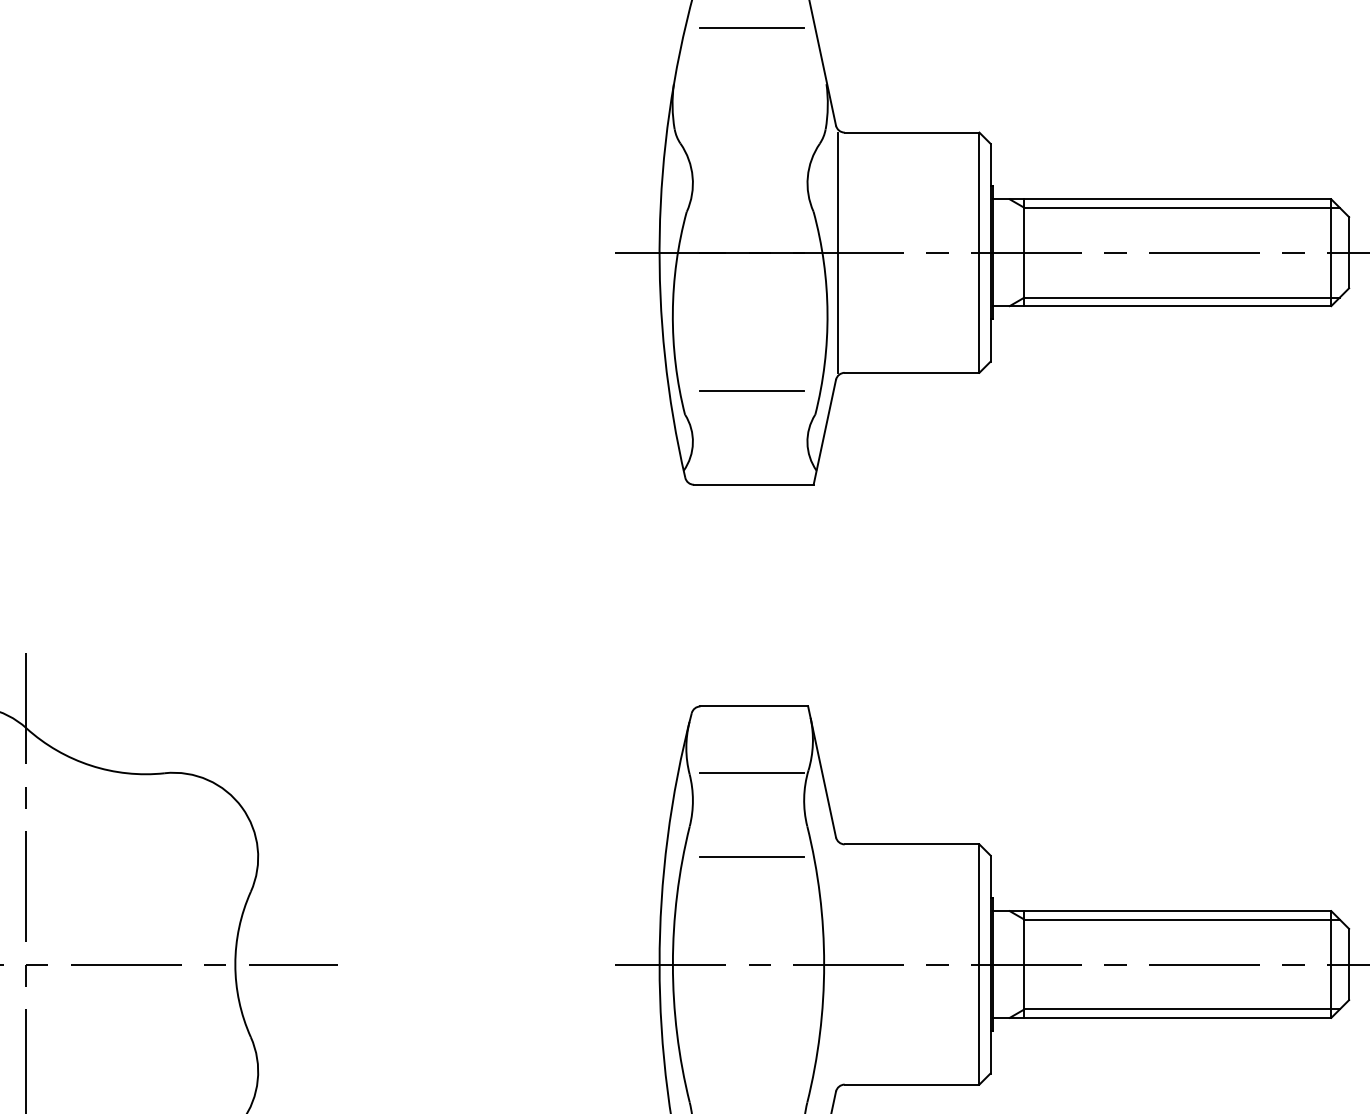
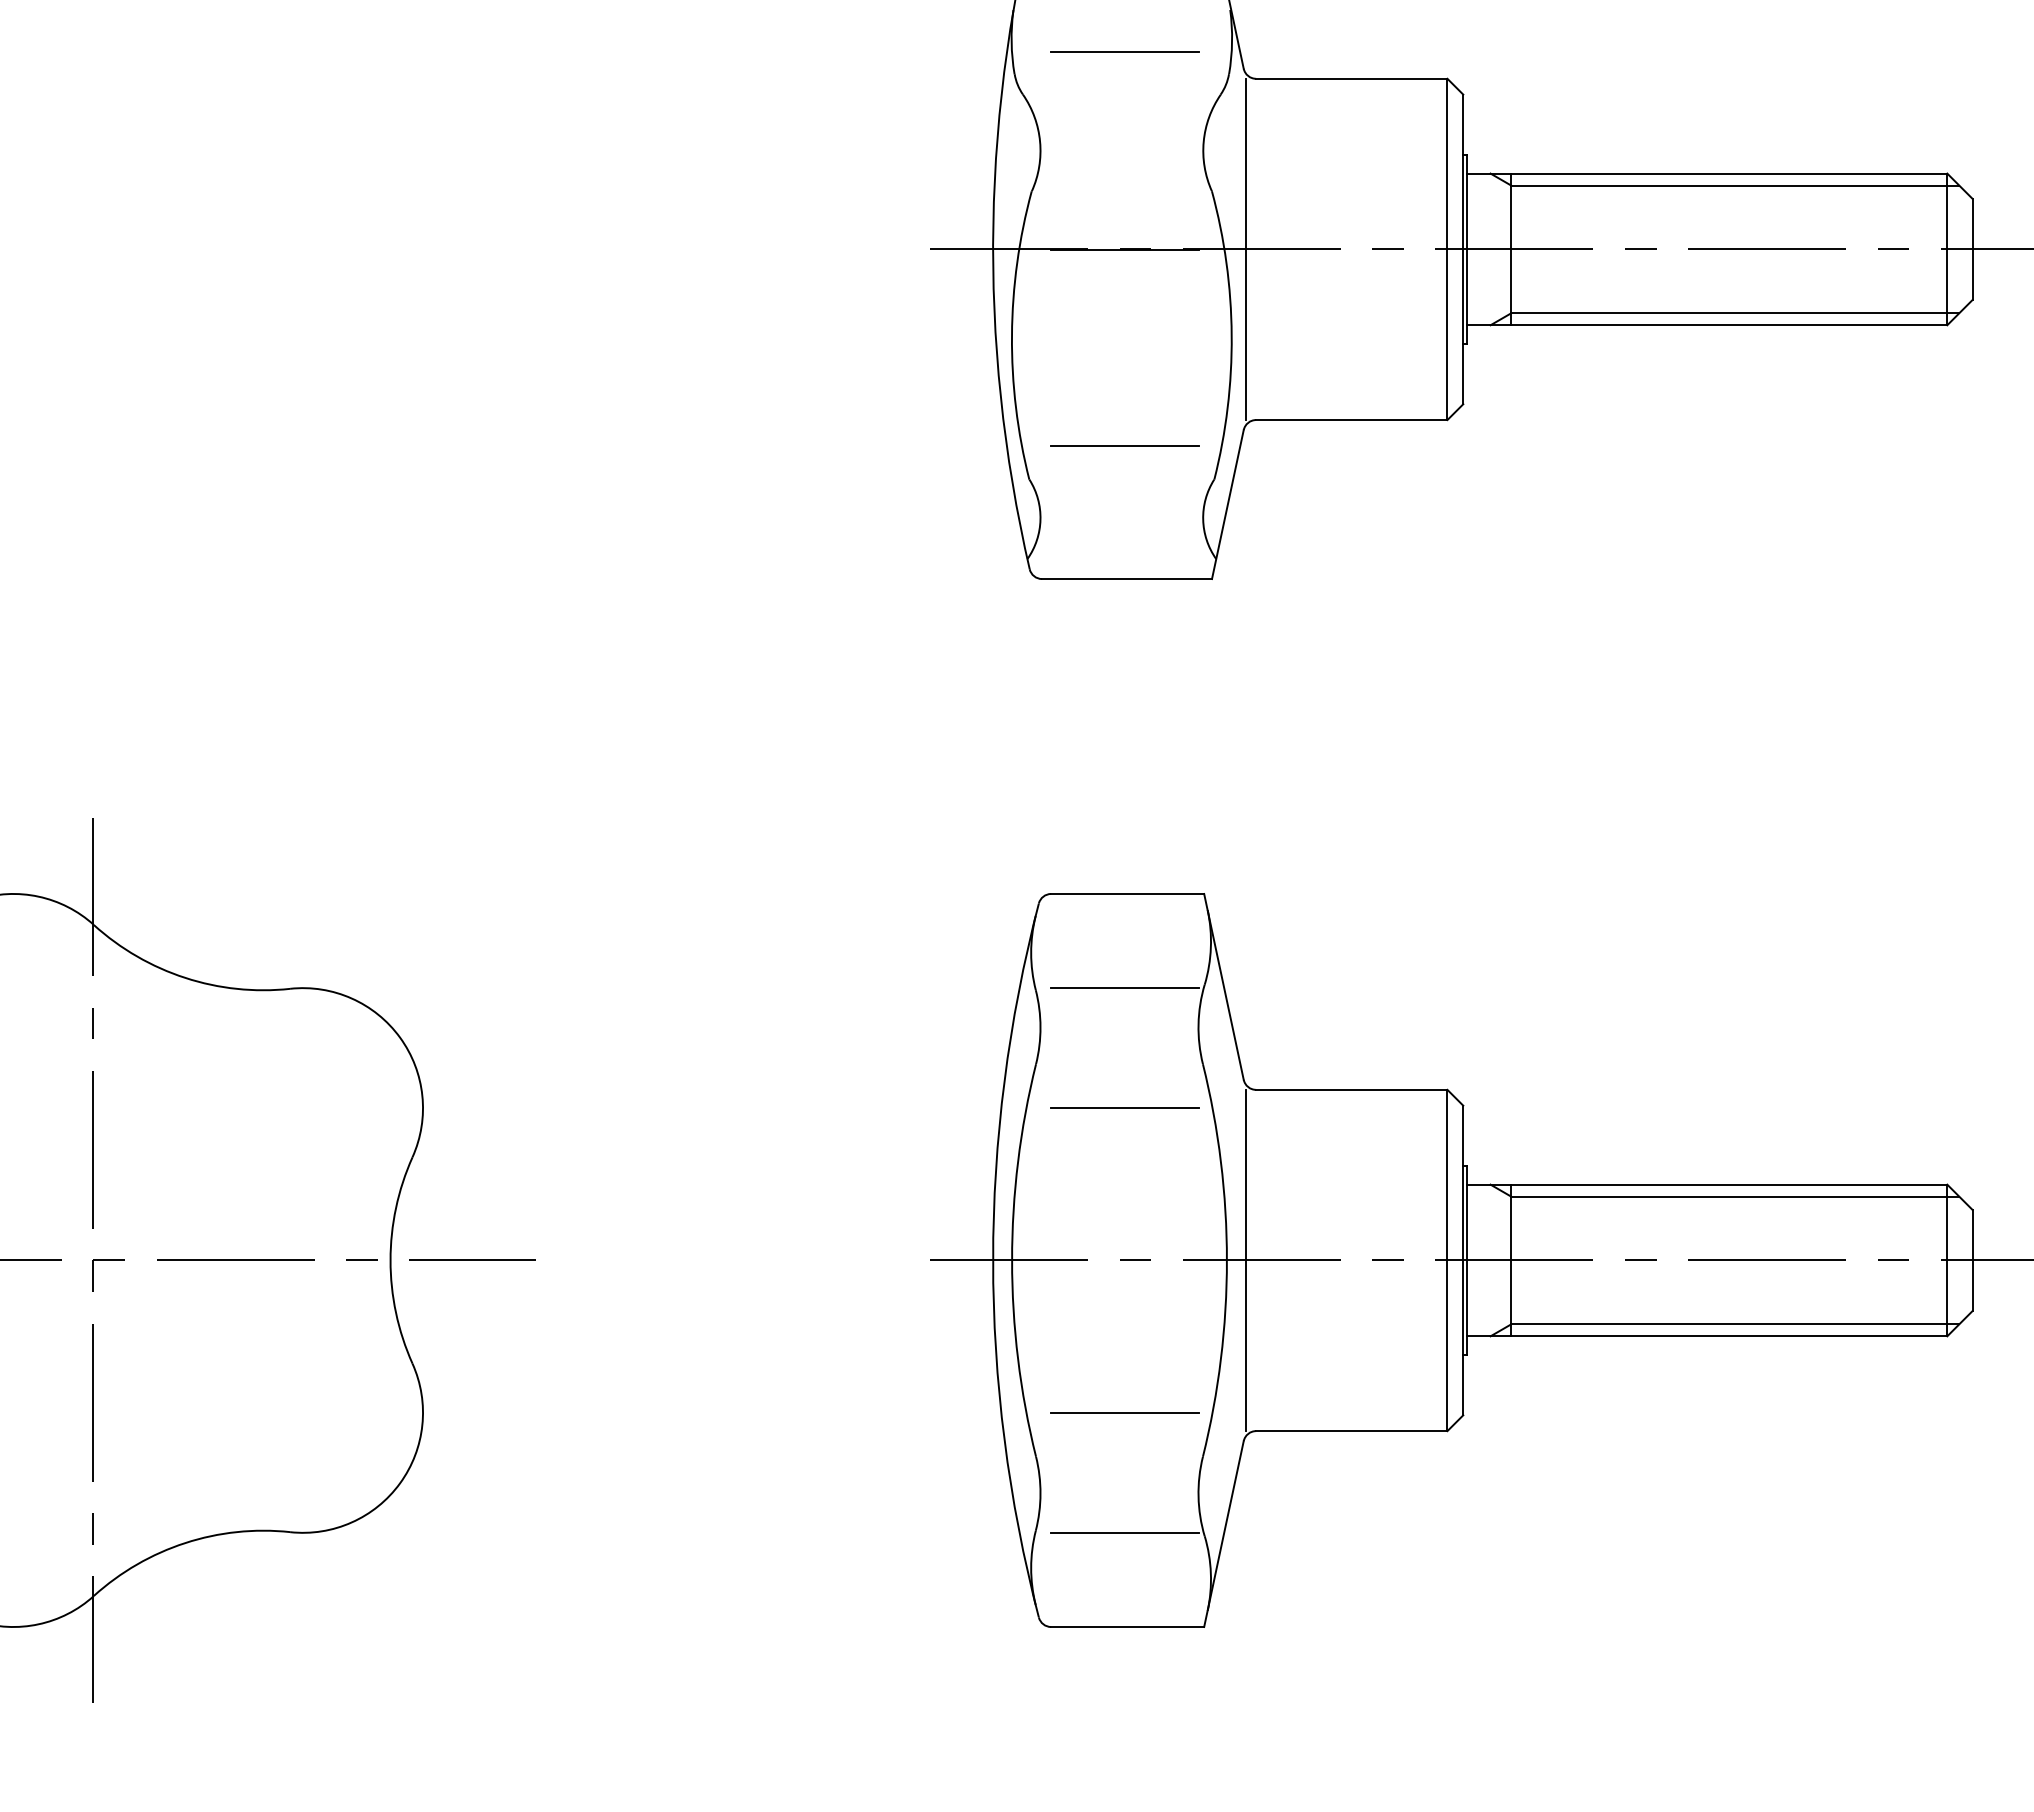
line: (752, 113) -> (1124, 51), added
line: (837, 964) -> (1245, 1260), added
line: (752, 1071) -> (1124, 1412), added

